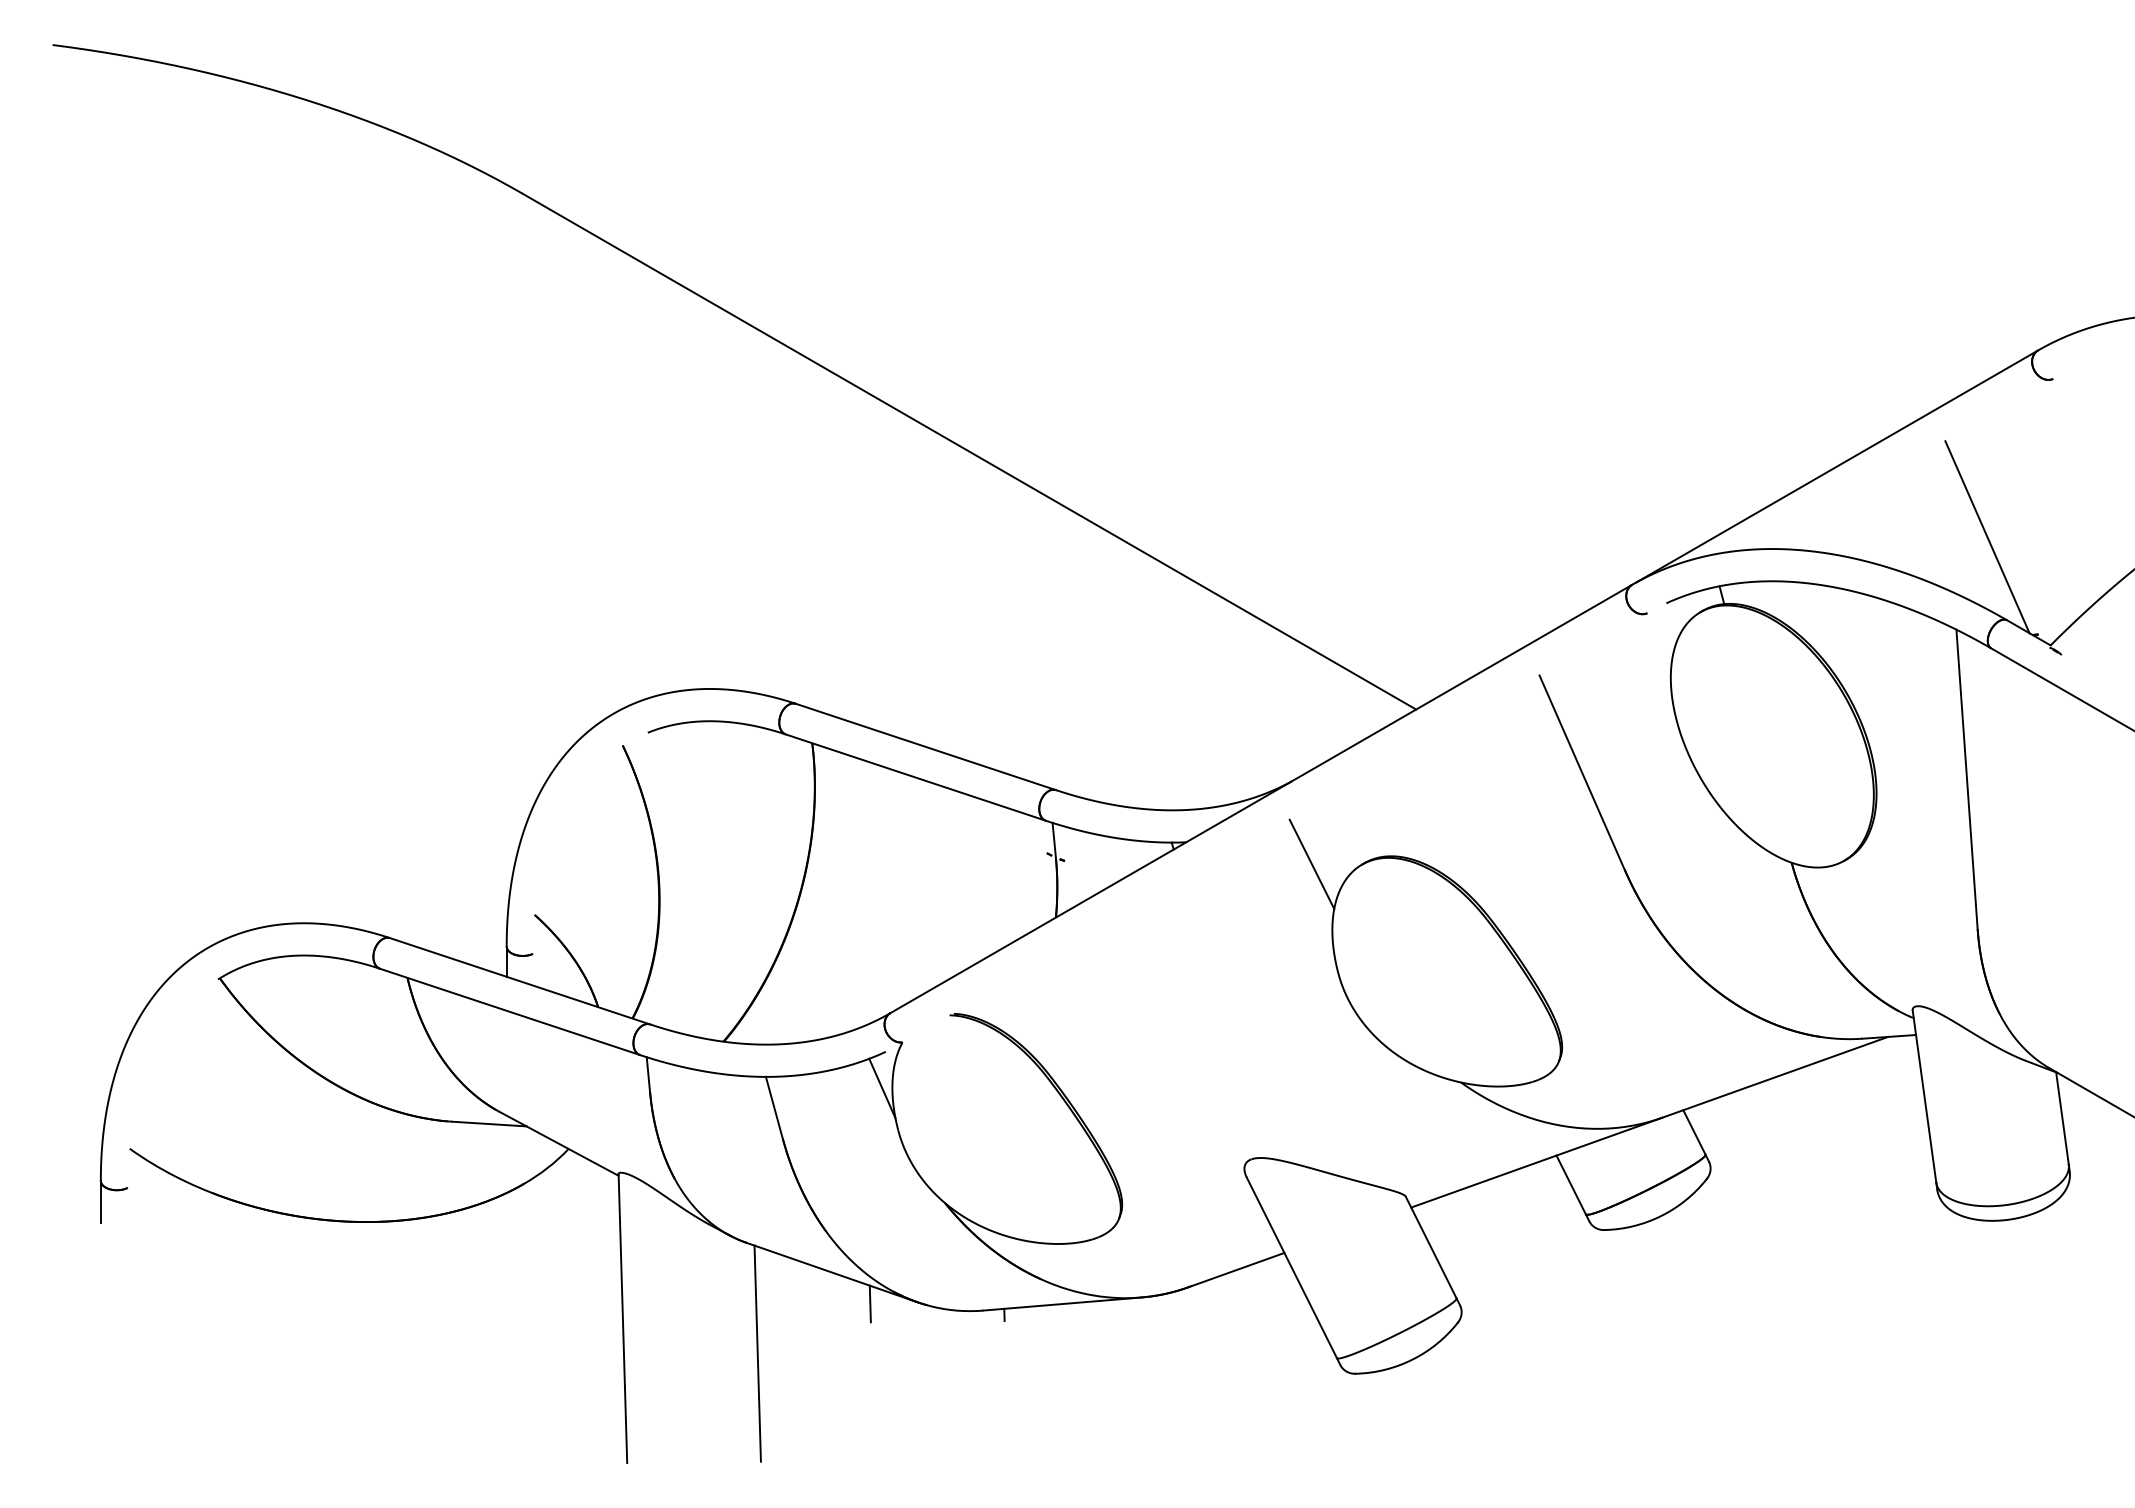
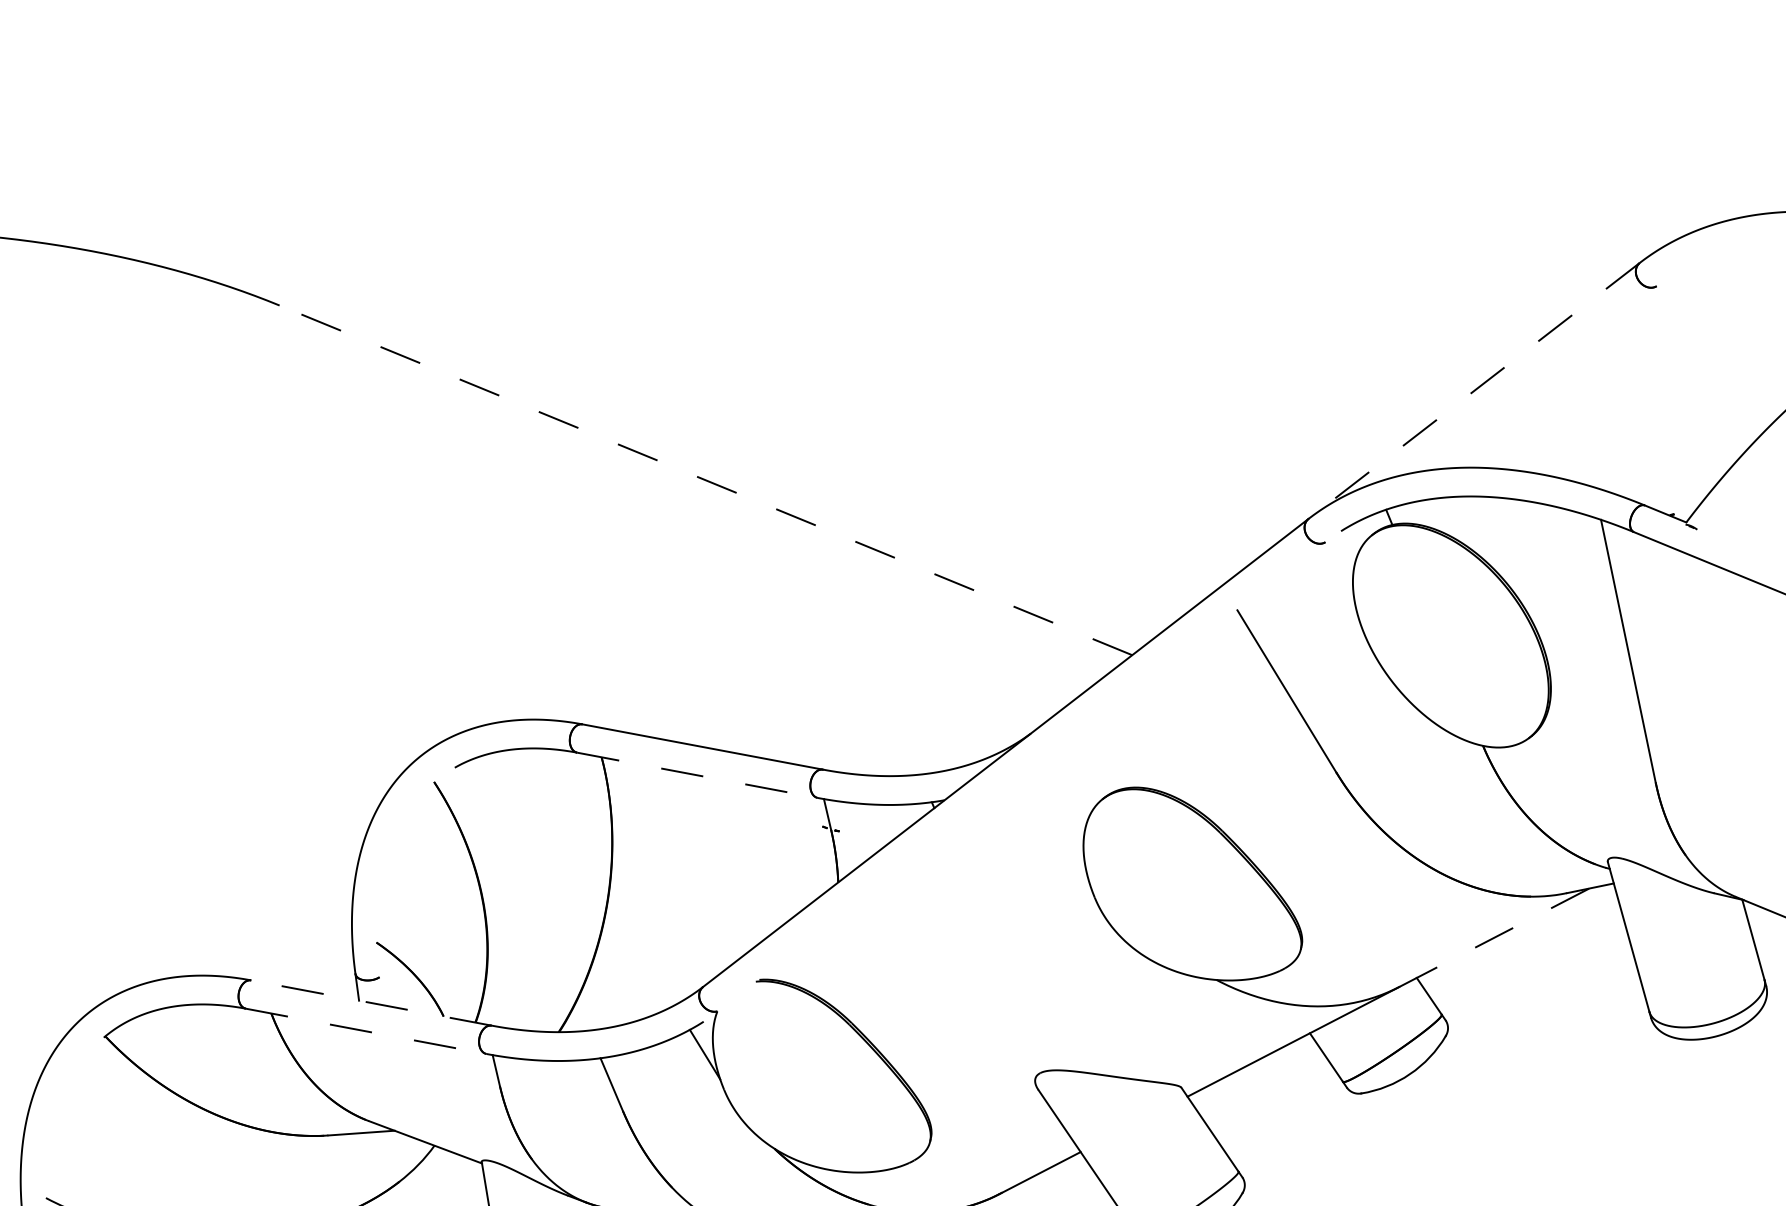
line: (969, 451) -> (705, 480), solid -> dashed
line: (1836, 466) -> (1475, 389), solid -> dashed
line: (1987, 537) -> (1617, 434), removed
line: (915, 777) -> (697, 775), solid -> dashed
line: (1311, 863) -> (1058, 804), removed
line: (520, 981) -> (371, 1003), solid -> dashed
line: (509, 1011) -> (365, 1031), solid -> dashed
line: (1775, 1077) -> (1494, 937), solid -> dashed

